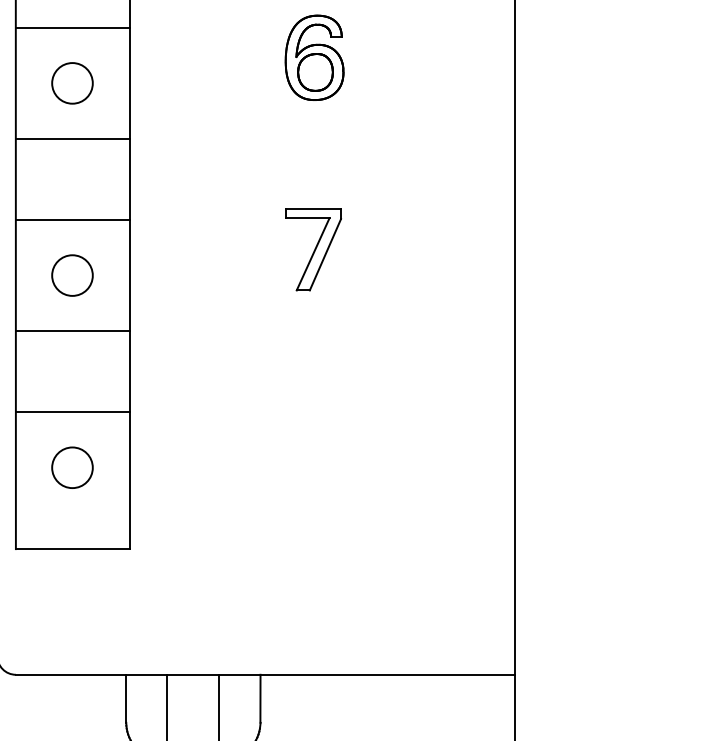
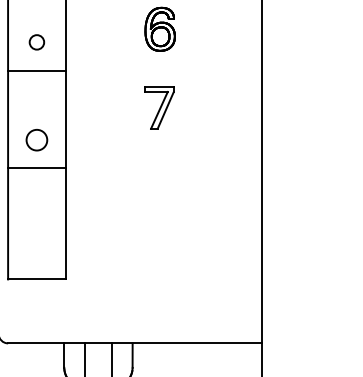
line: (73, 28) -> (37, 14), removed
circle: (71, 83) -> (36, 42), size x0.7
line: (73, 219) -> (37, 111), removed
part: (313, 248) -> (159, 107), moved
line: (73, 411) -> (37, 209), removed
circle: (71, 466) -> (36, 237), removed

